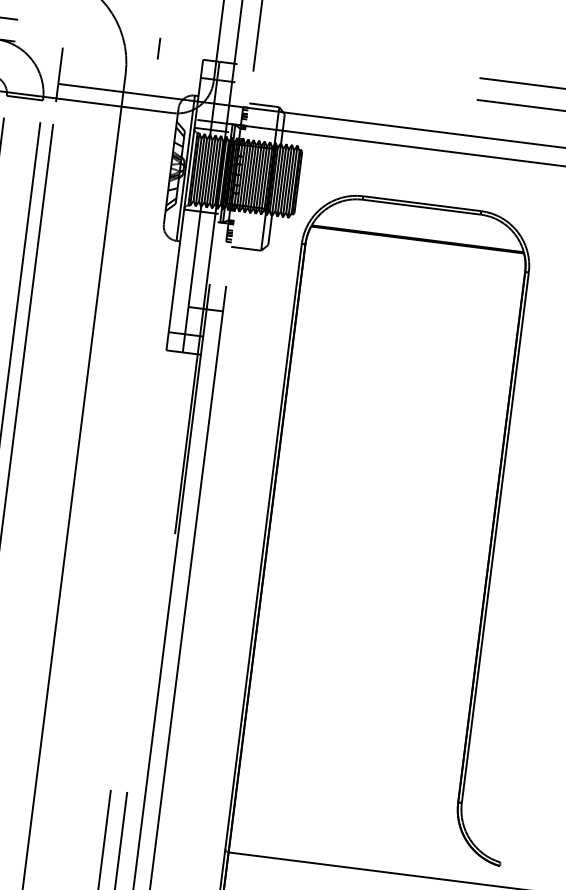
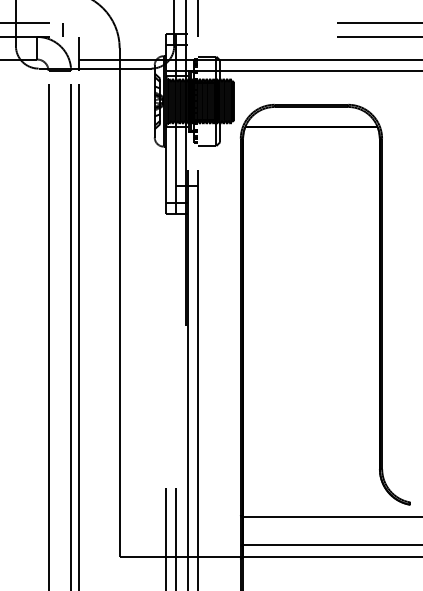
line: (158, 47) -> (62, 29), moved

